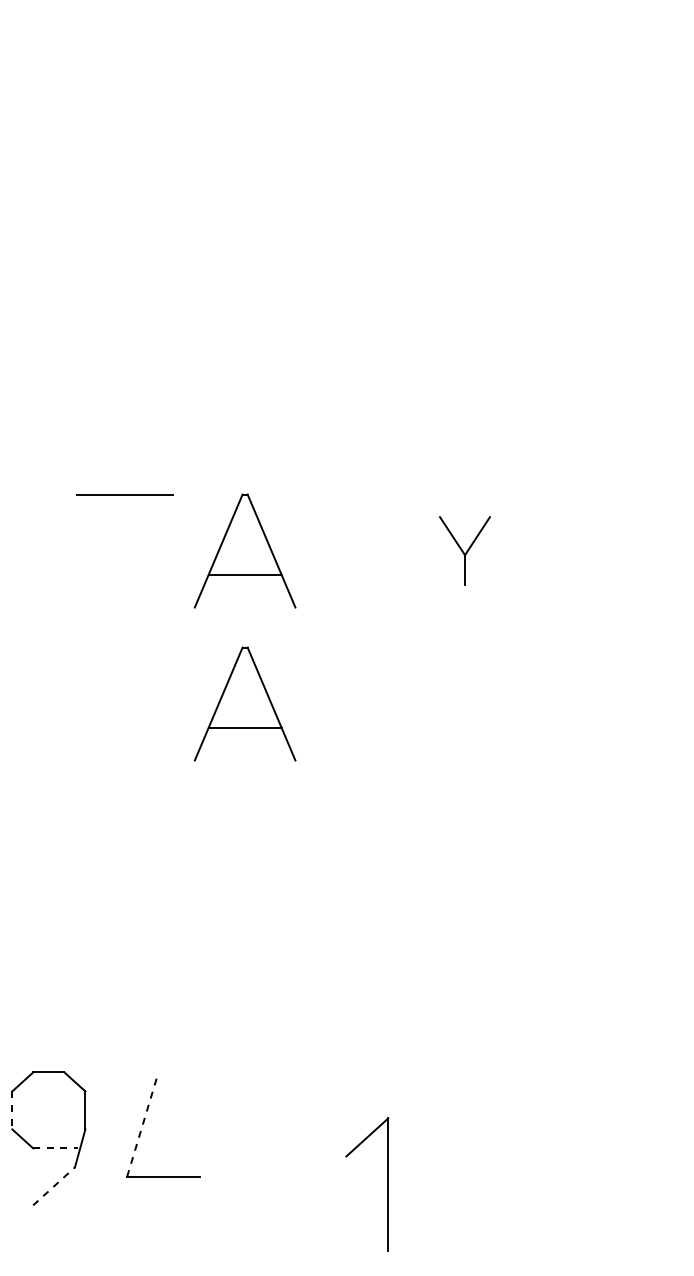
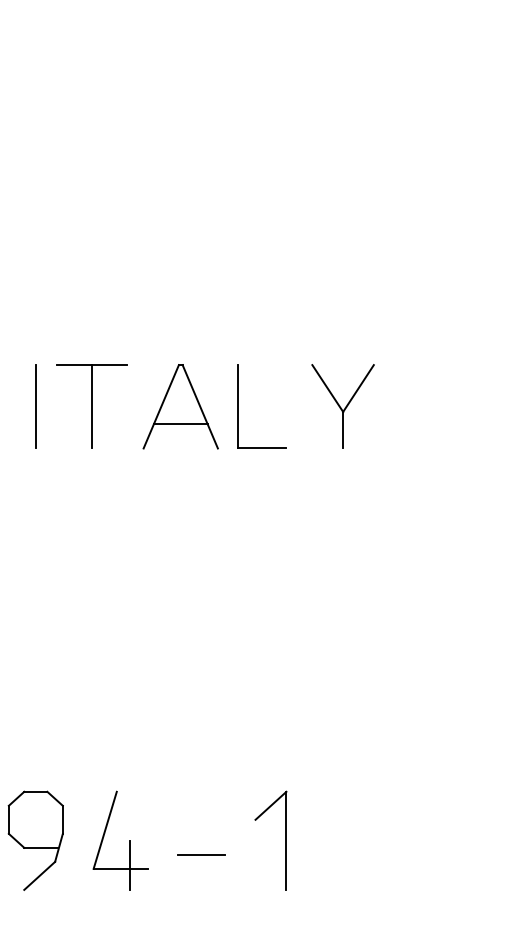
line: (48, 550) -> (35, 406), added
line: (125, 550) -> (92, 406), added
part: (464, 550) -> (342, 406), size x1.67
part: (323, 551) -> (238, 407), added
part: (244, 703) -> (180, 519), removed
line: (12, 1110) -> (9, 819), dashed -> solid
line: (142, 1124) -> (104, 830), dashed -> solid
line: (55, 1148) -> (40, 847), dashed -> solid
line: (273, 1157) -> (201, 854), added
line: (175, 1171) -> (129, 864), added
part: (387, 1184) -> (285, 840), moved
line: (54, 1186) -> (40, 876), dashed -> solid

